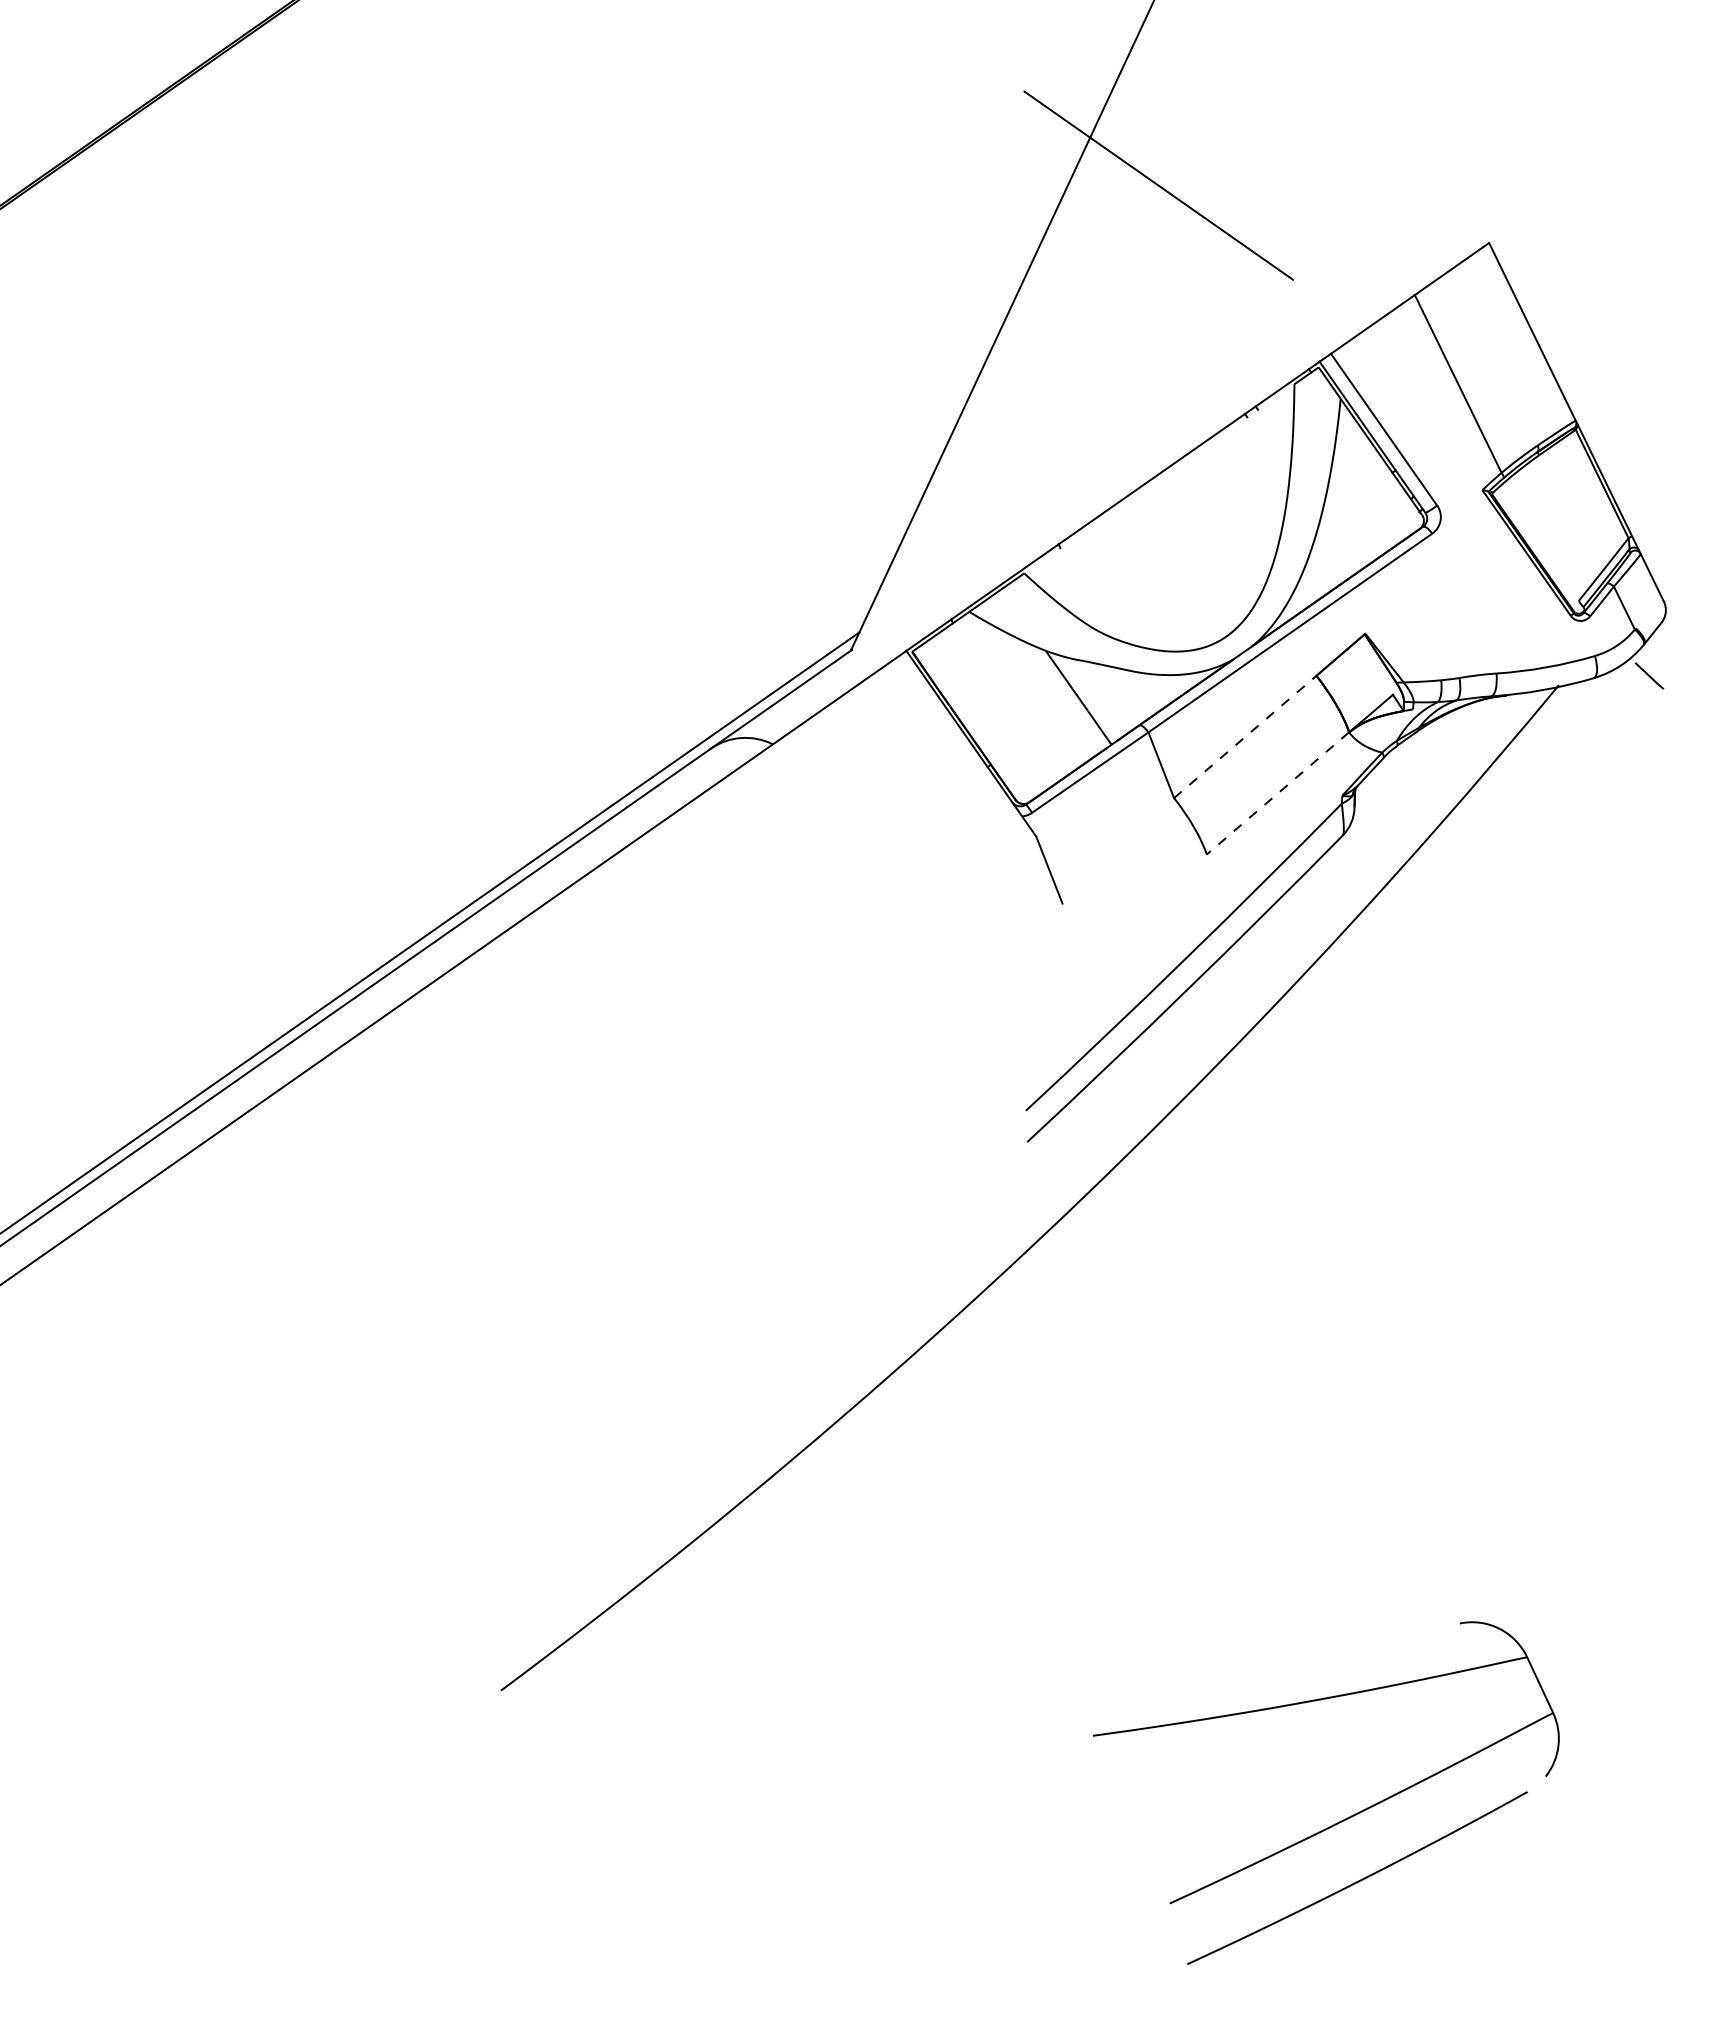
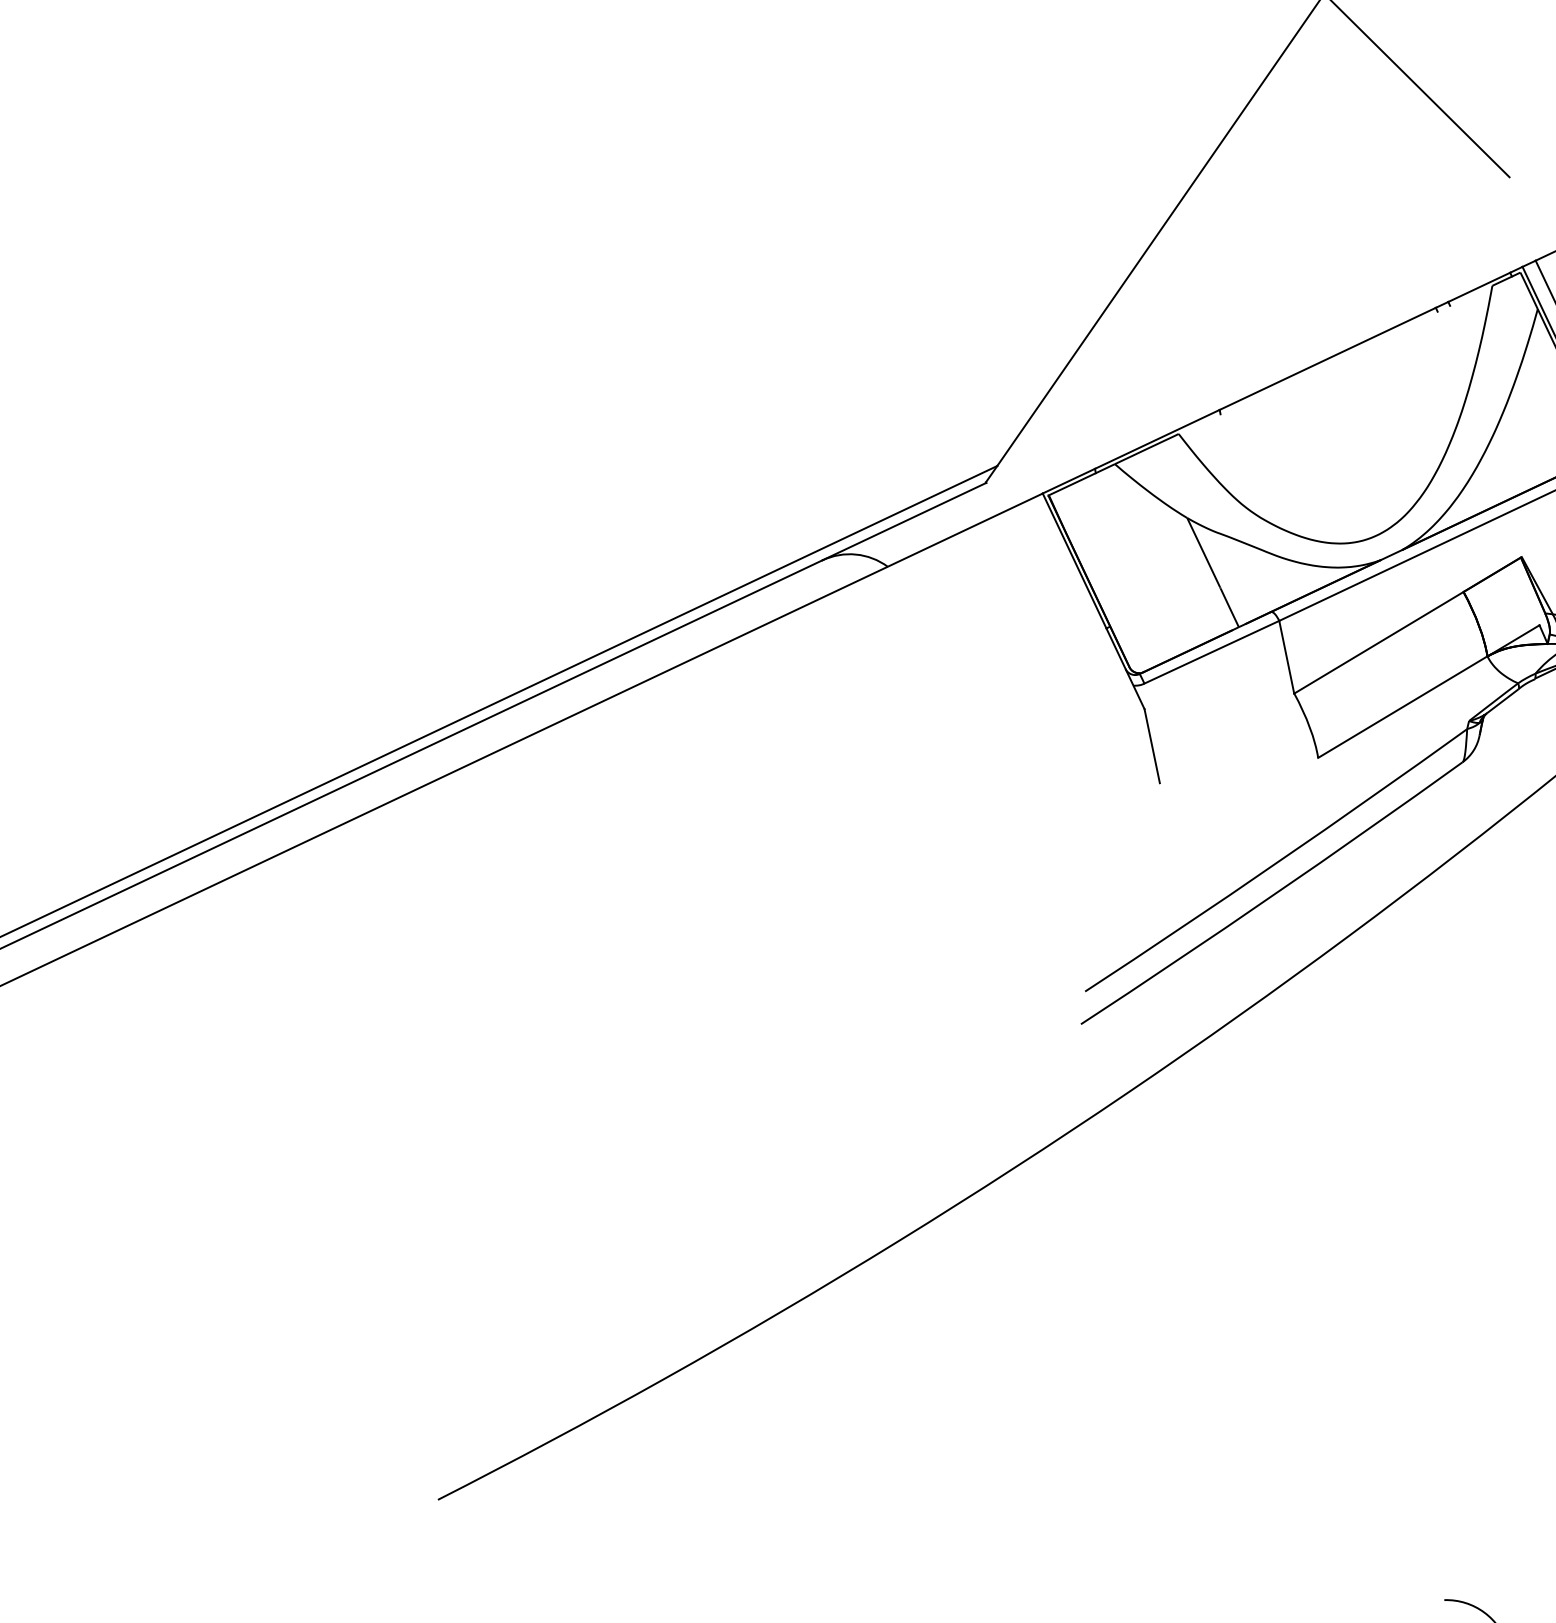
line: (1245, 736) -> (1379, 642), dashed -> solid
line: (1277, 793) -> (1402, 707), dashed -> solid

